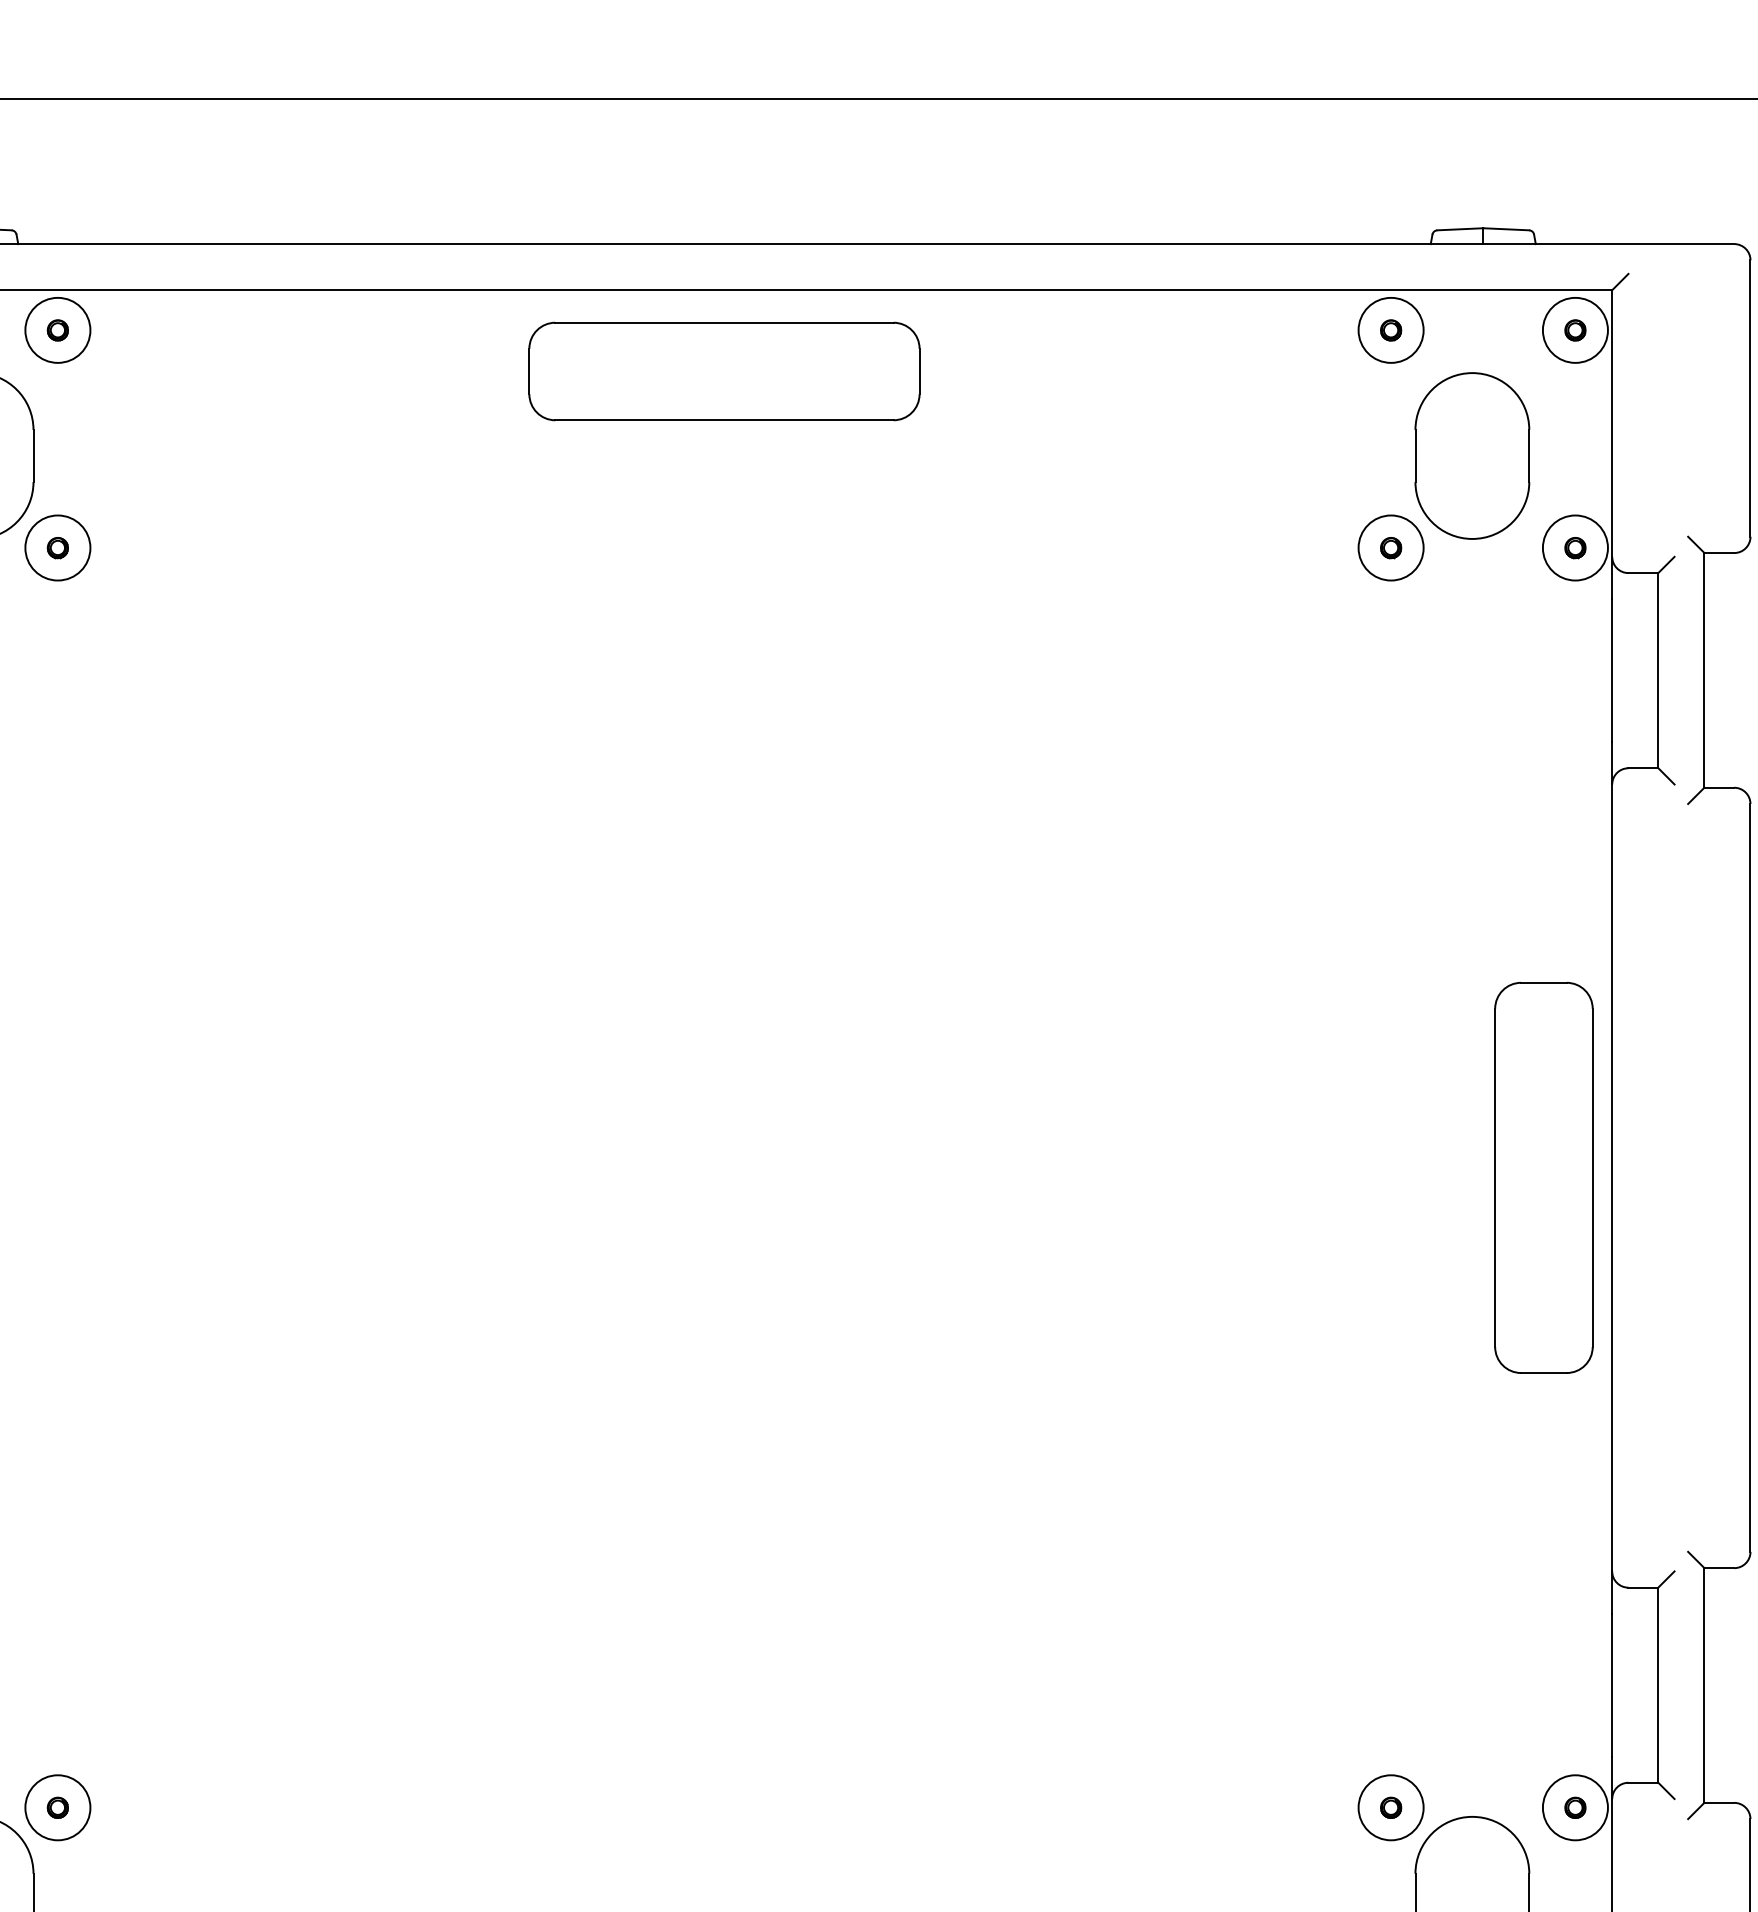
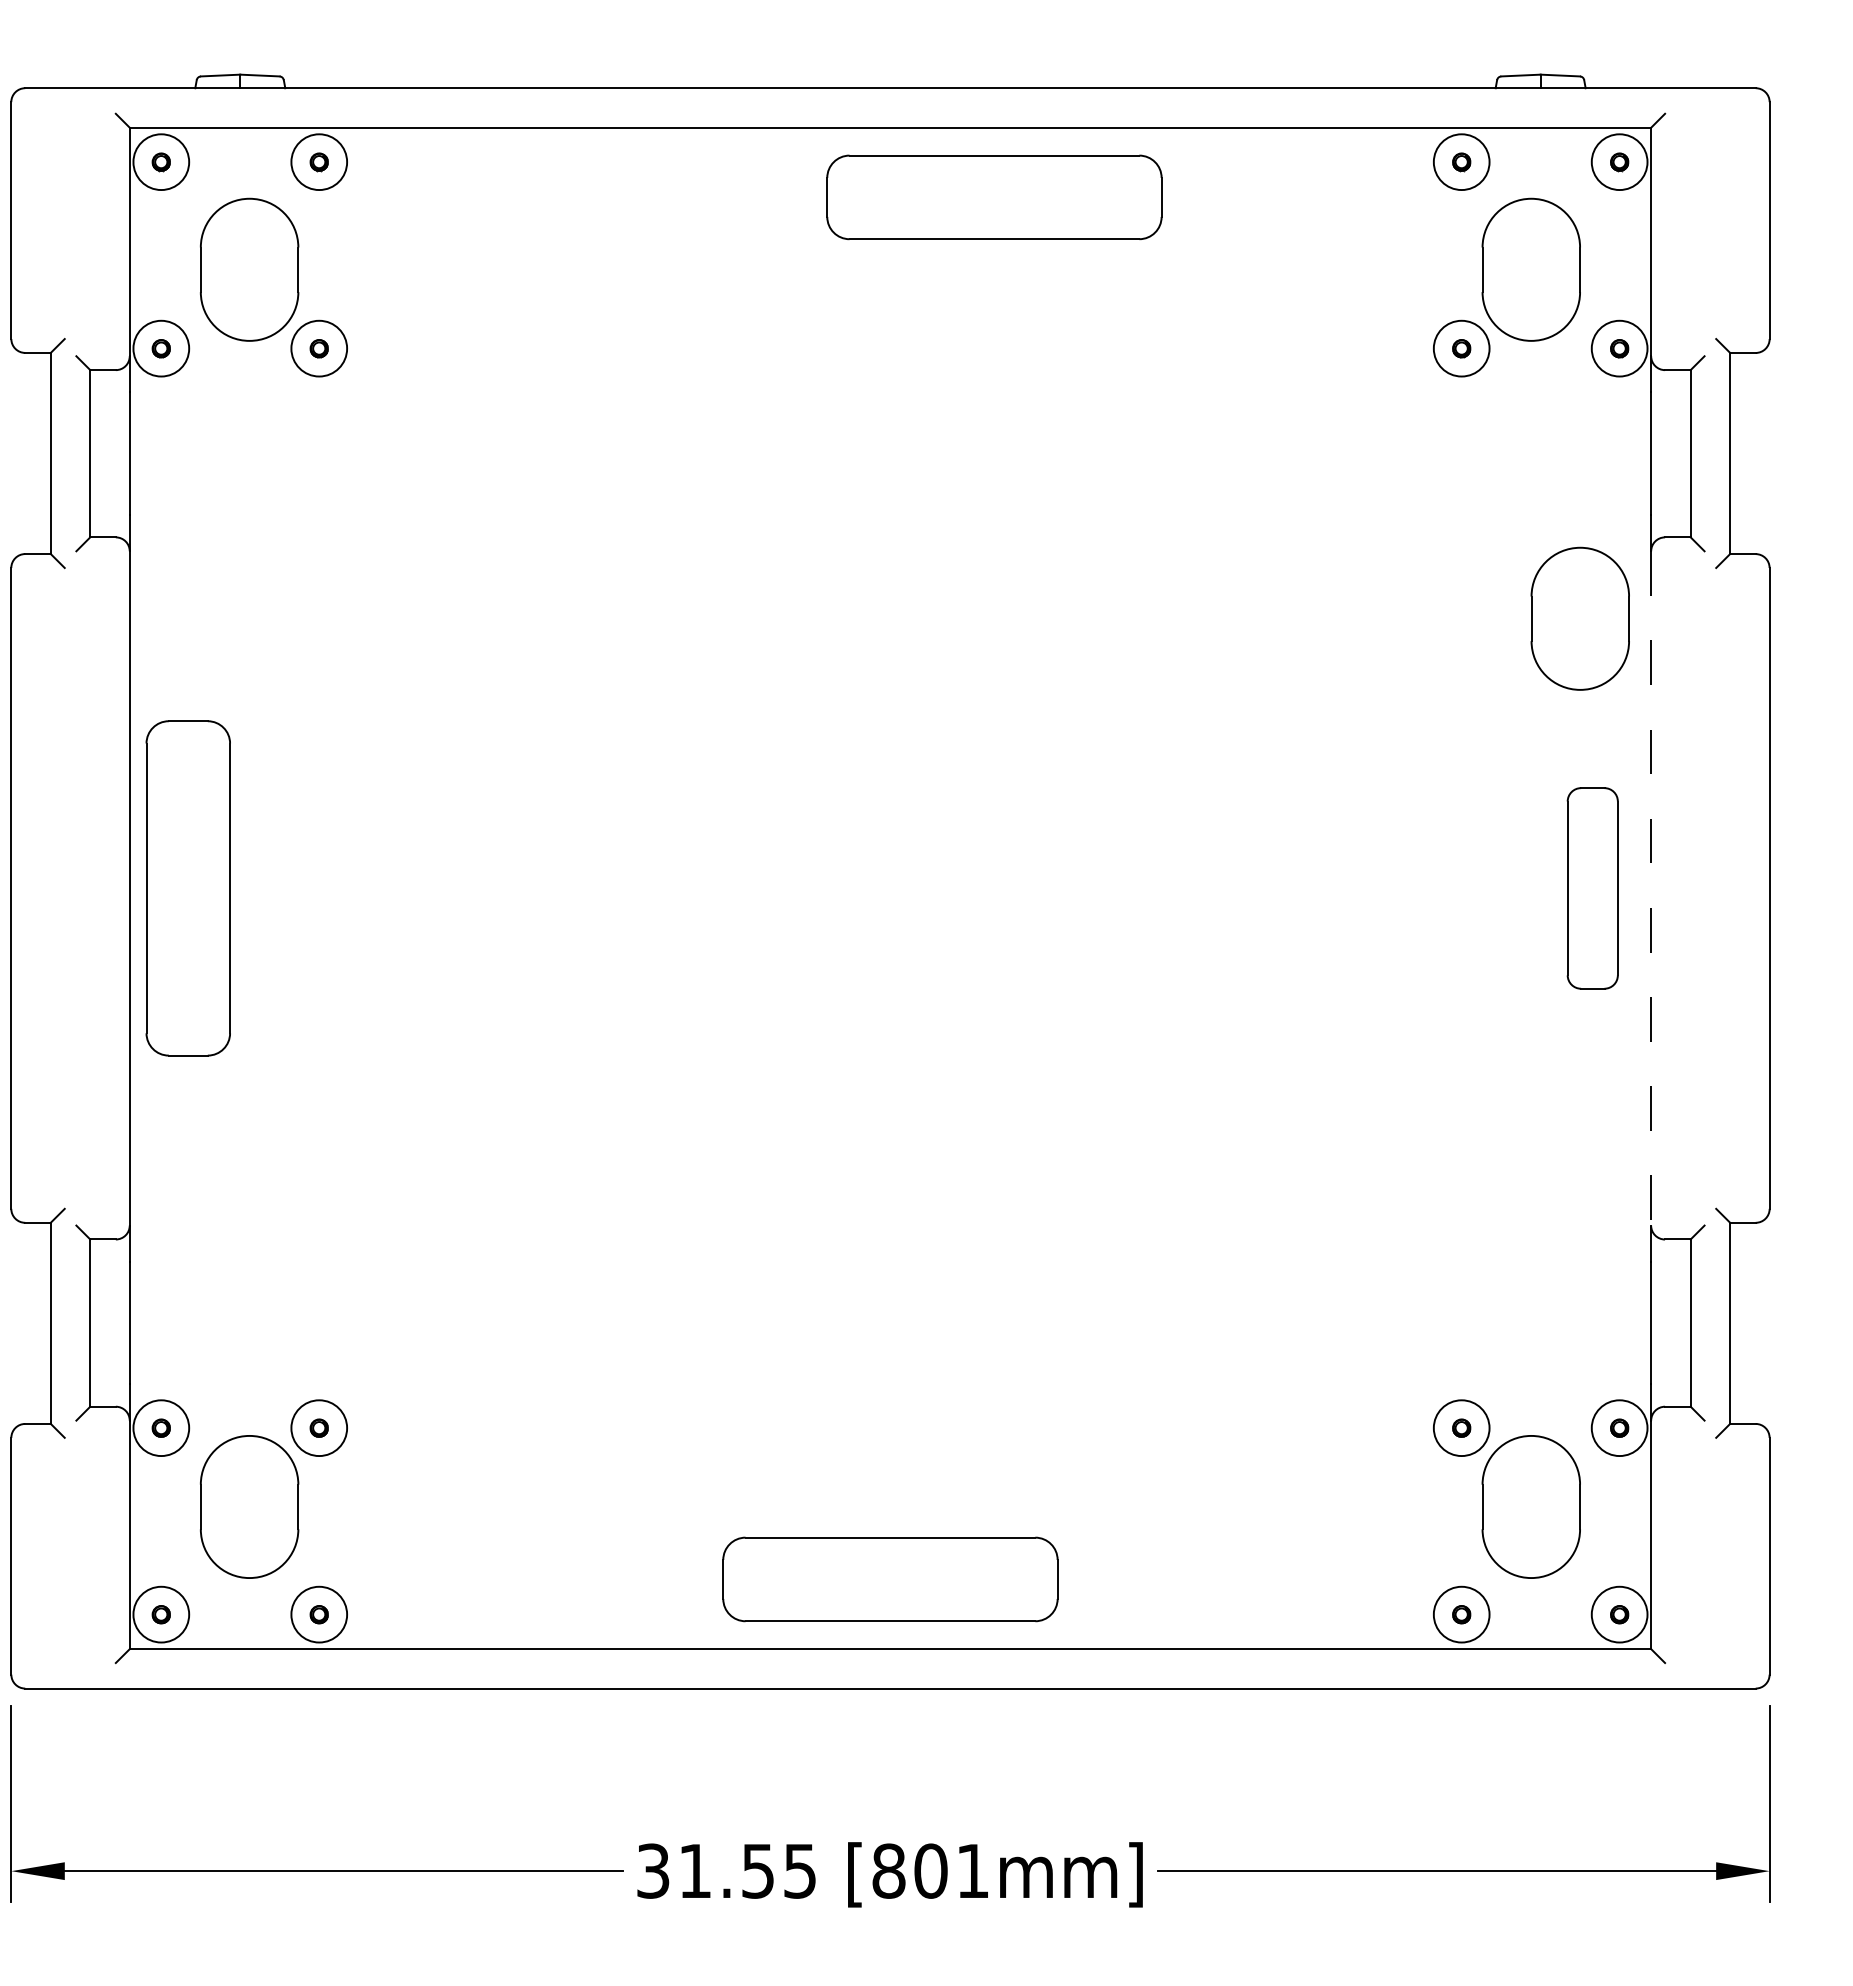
part: (724, 371) -> (994, 197), moved
part: (1528, 862) -> (1579, 618), added
part: (1543, 1178) -> (1592, 888), size x0.6
line: (1612, 1178) -> (1651, 888), solid -> dashed

